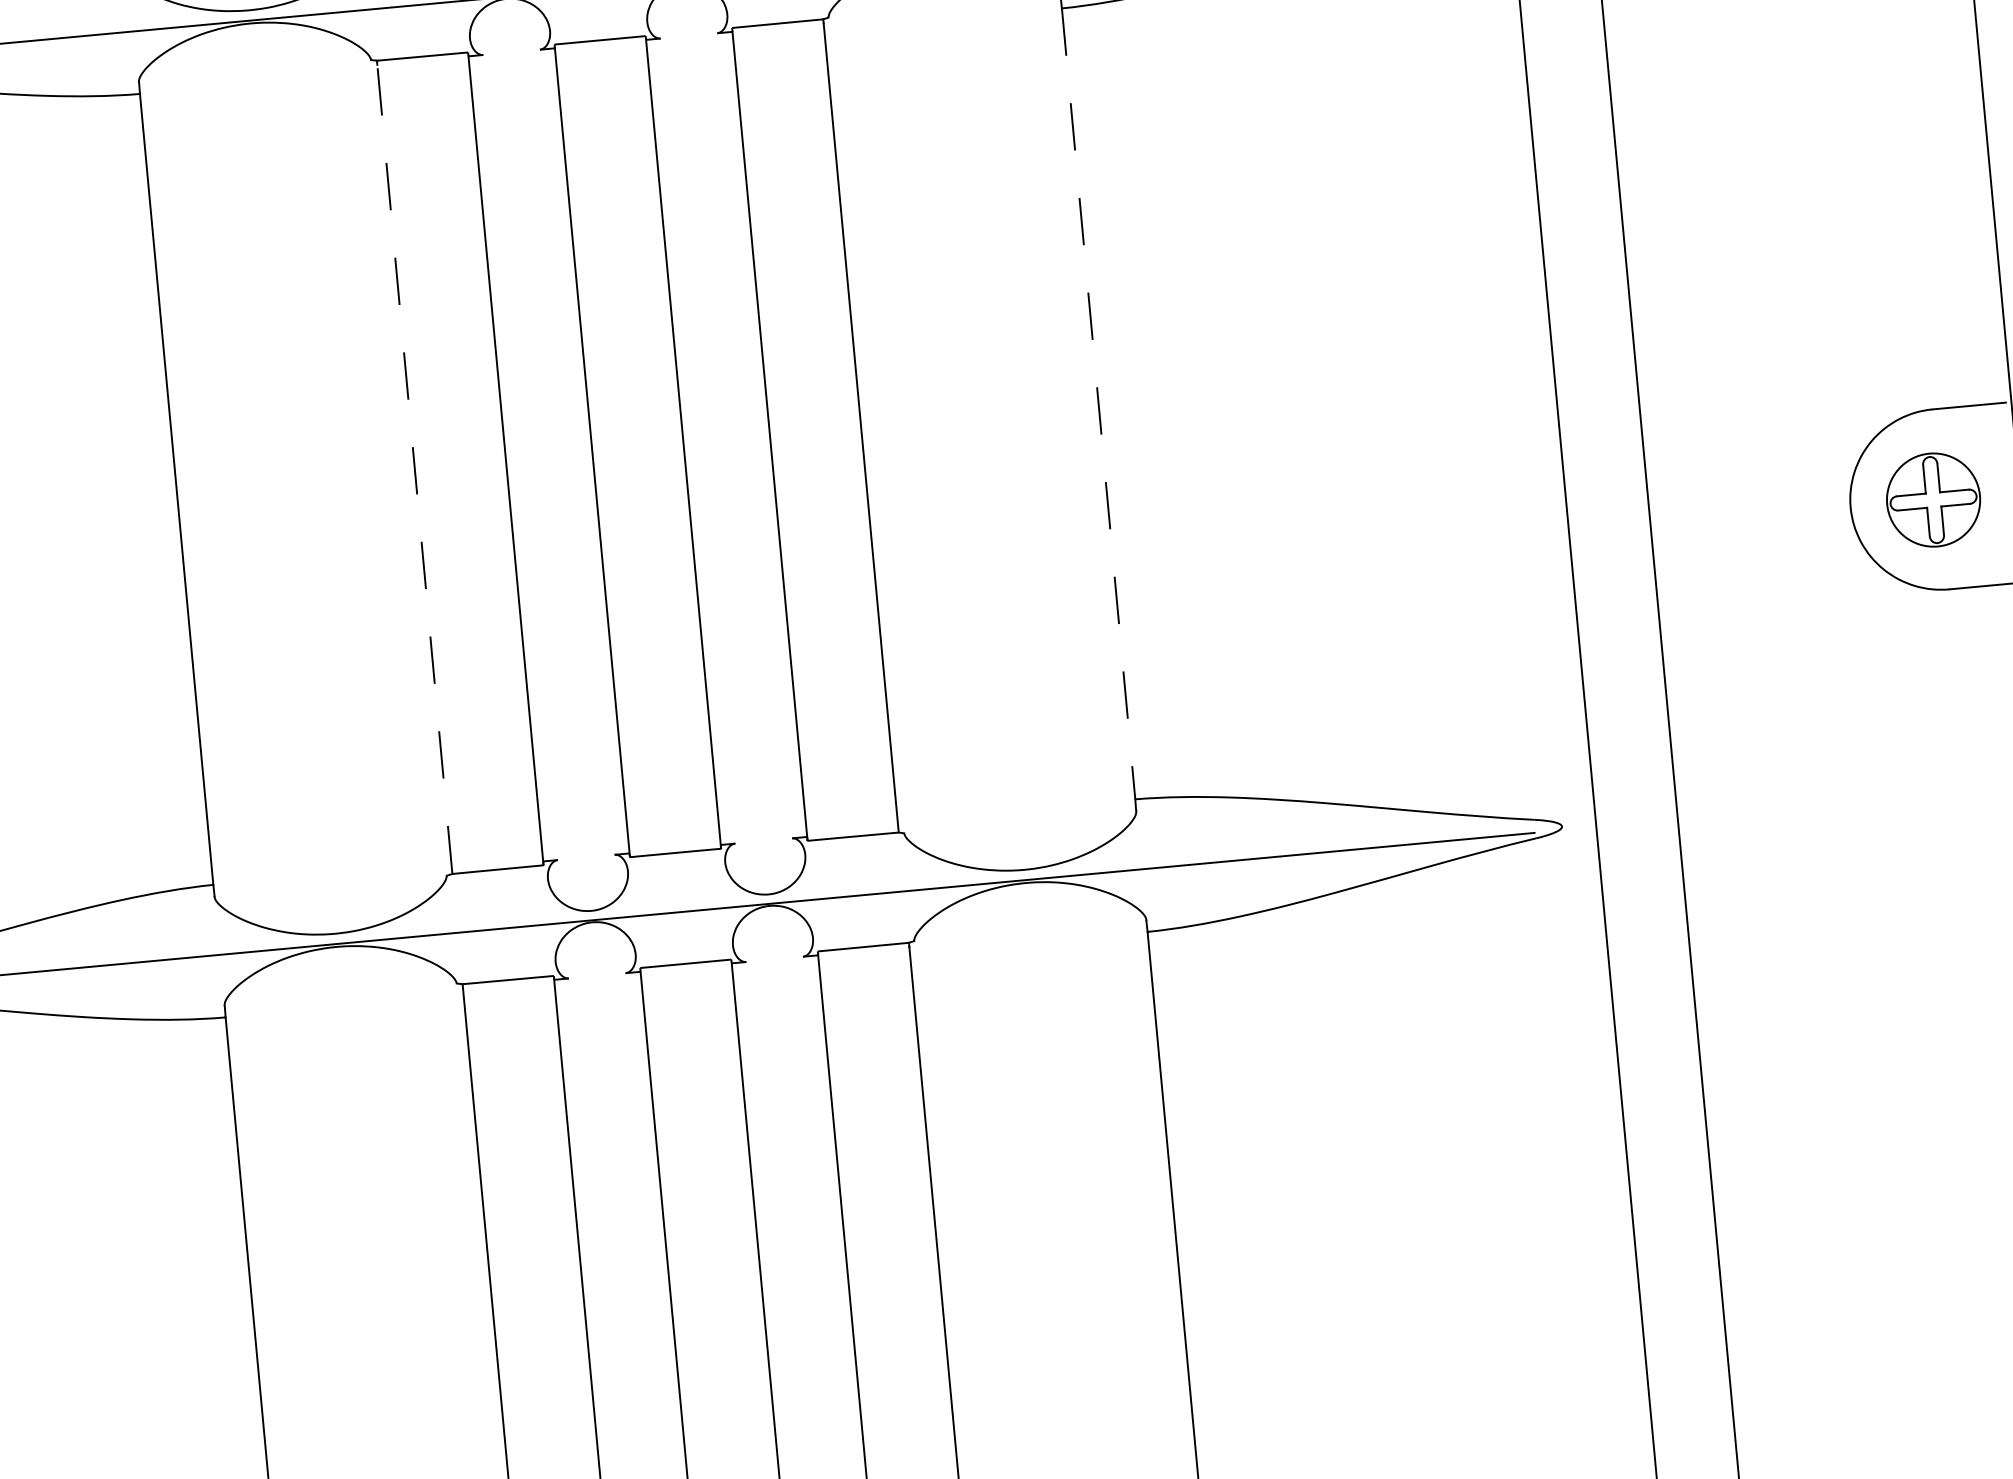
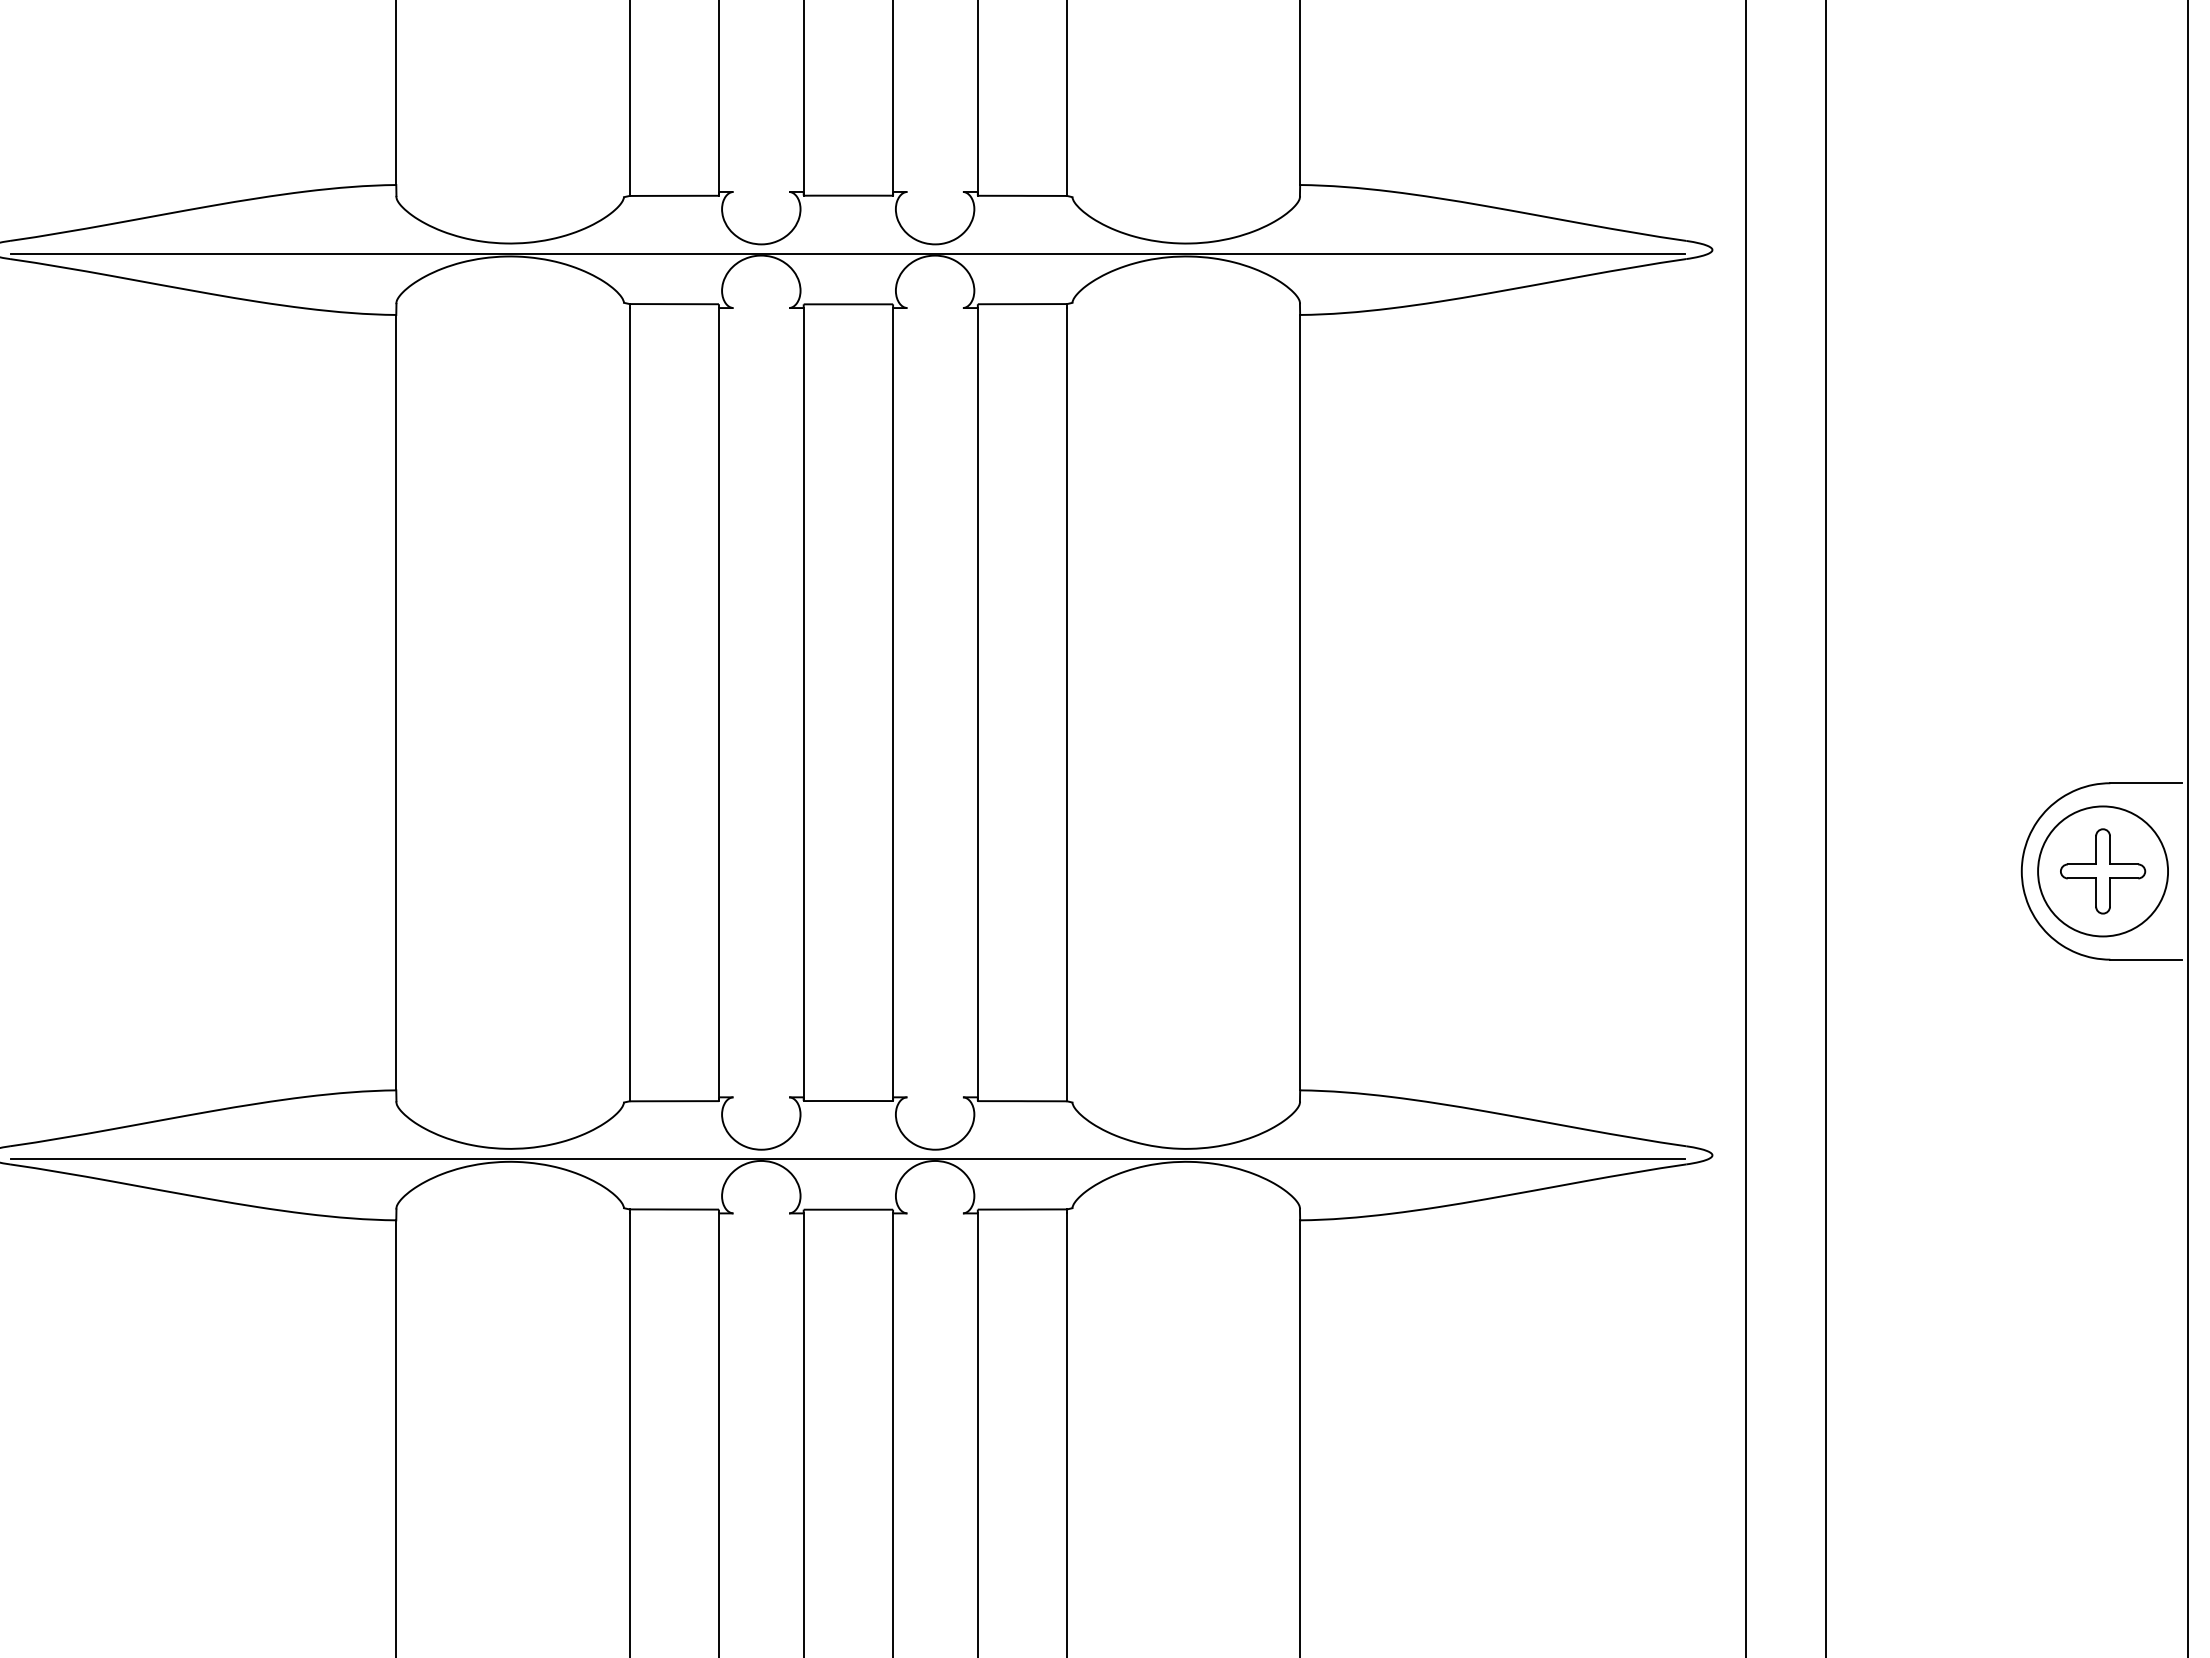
line: (1098, 403) -> (1300, 702), dashed -> solid
line: (414, 468) -> (629, 703), dashed -> solid
circle: (1934, 500) -> (2103, 871), size x1.43

